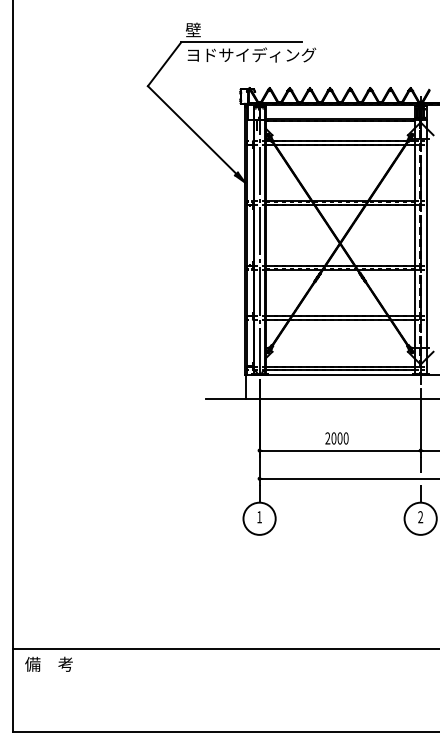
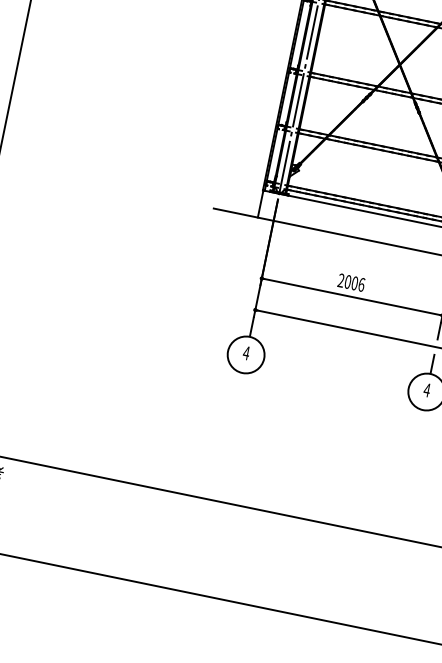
text: (345, 438) -> (360, 284), 2000 -> 2006
text: (259, 517) -> (246, 353), 1 -> 4
text: (420, 517) -> (426, 390), 2 -> 4

